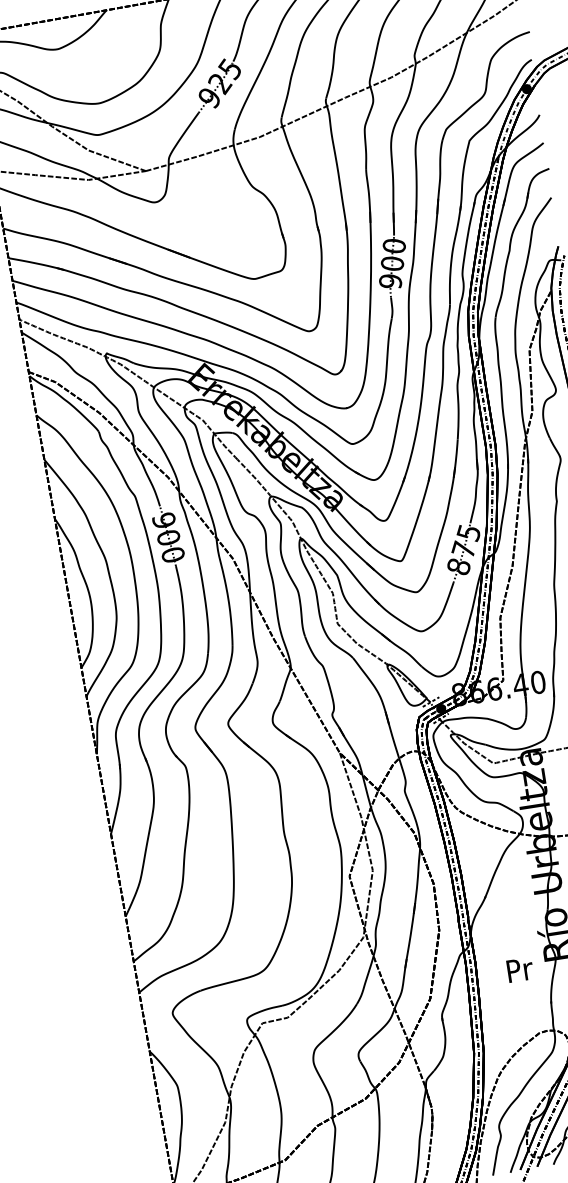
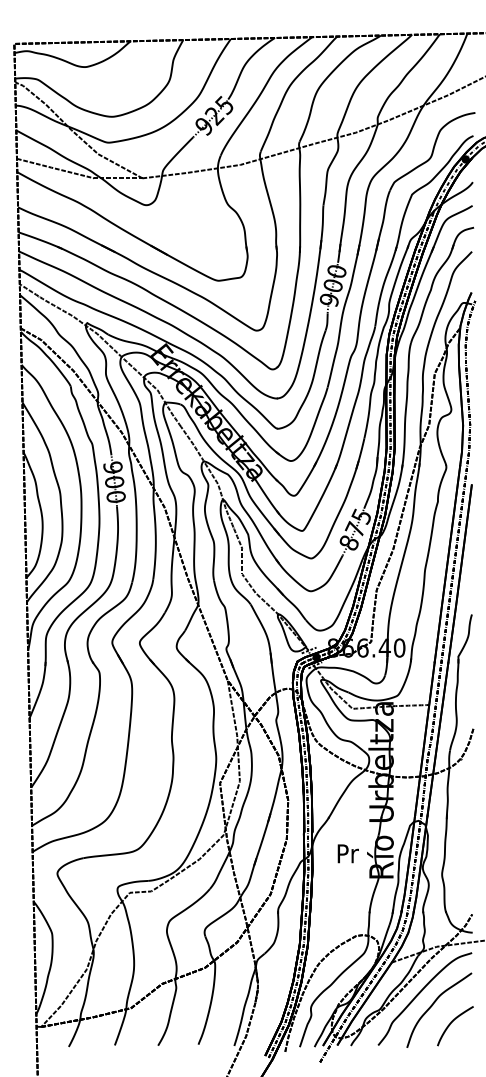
text: (519, 969) -> (347, 853), moved

